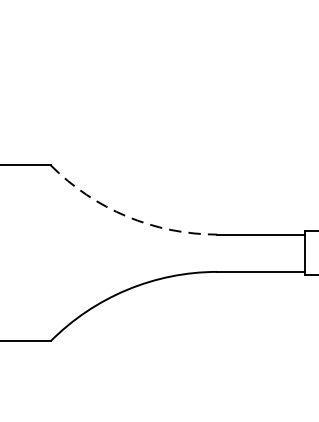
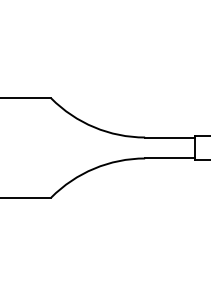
arc: (127, 216) -> (94, 127), dashed -> solid

